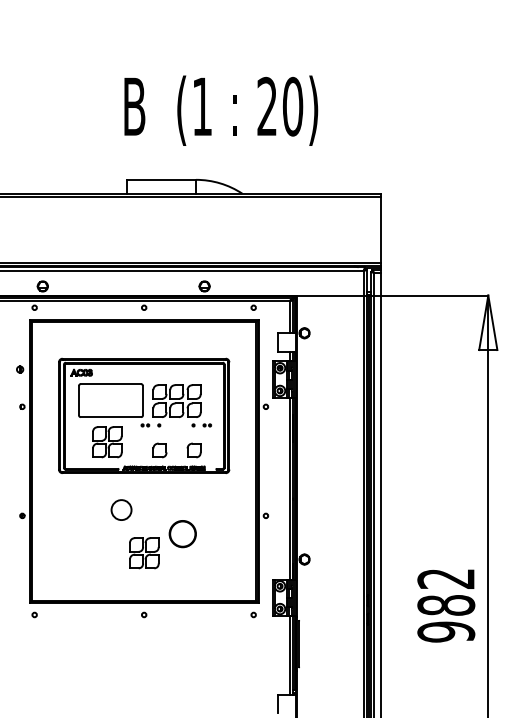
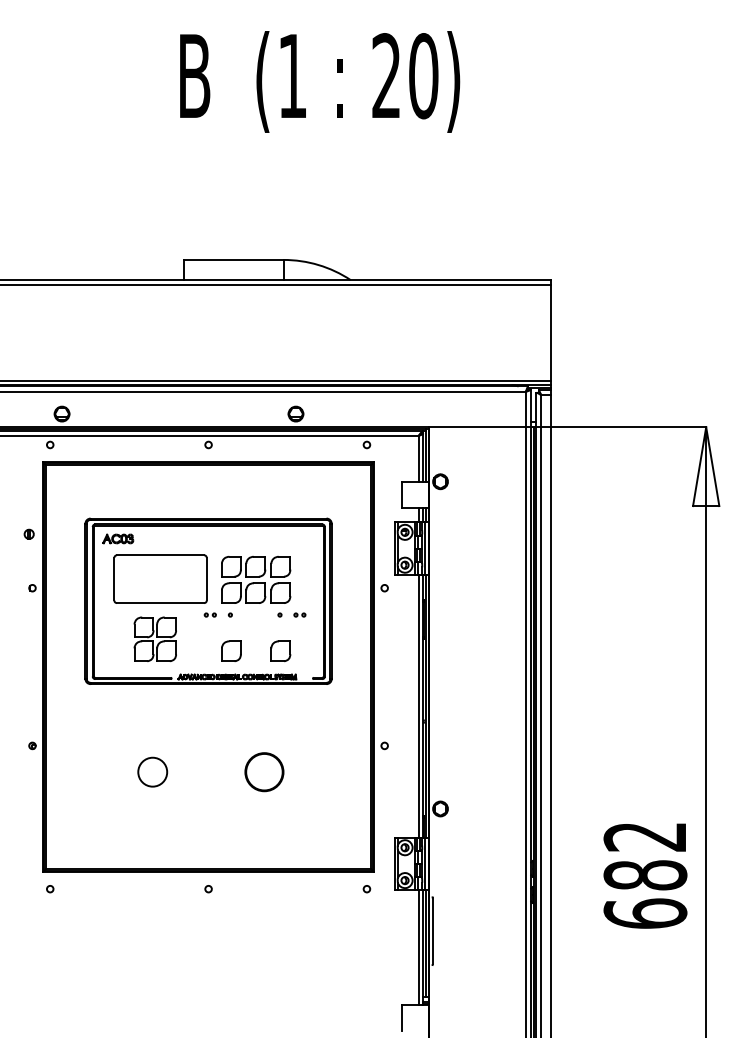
text: (221, 110) -> (320, 81), moved
circle: (121, 509) -> (152, 771), moved
part: (144, 553) -> (209, 800), removed
text: (446, 631) -> (645, 913), 982 -> 682

